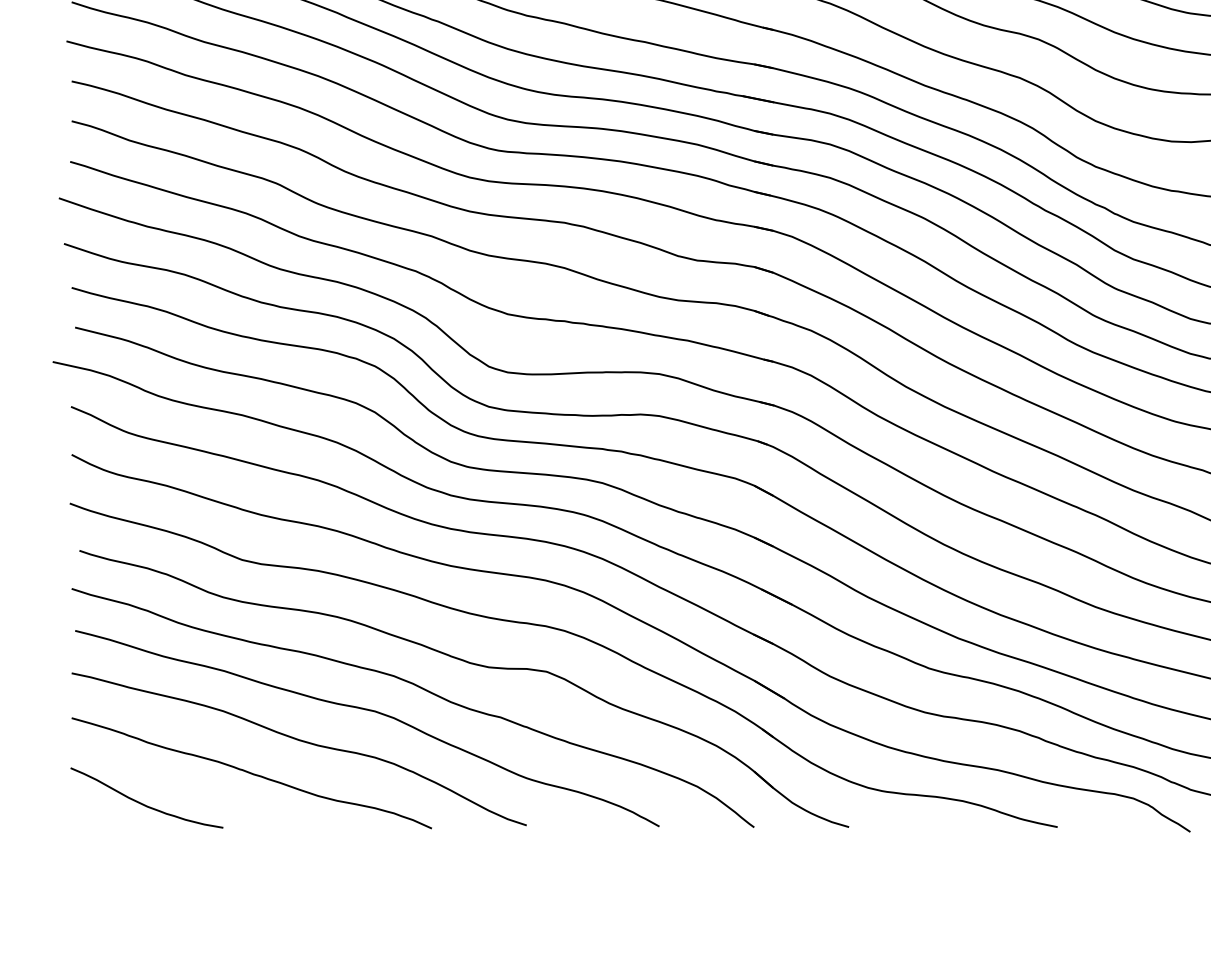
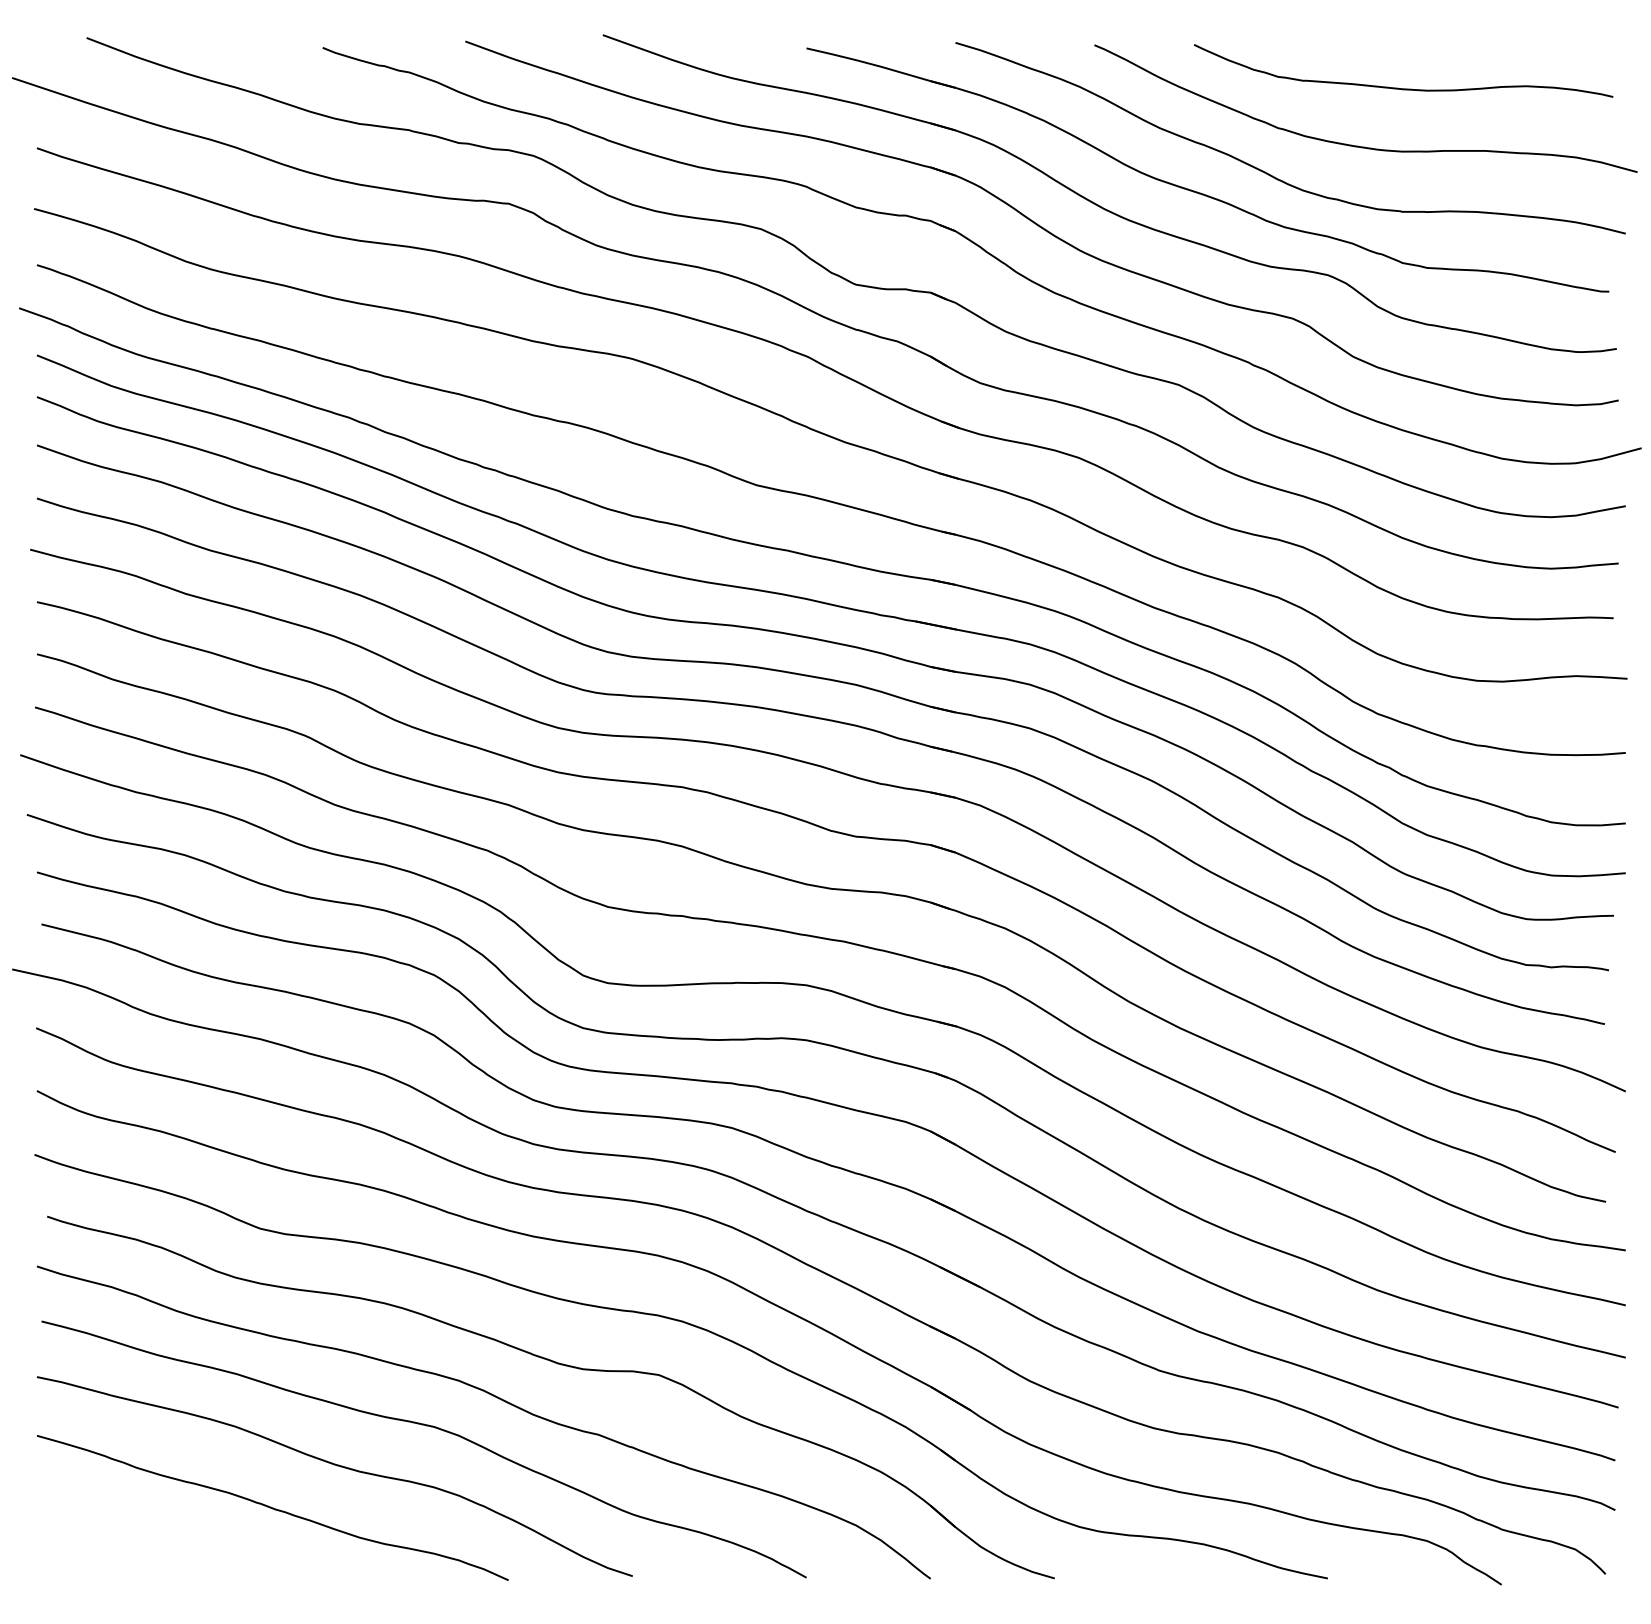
curve: (144, 804) -> (132, 1548), removed

